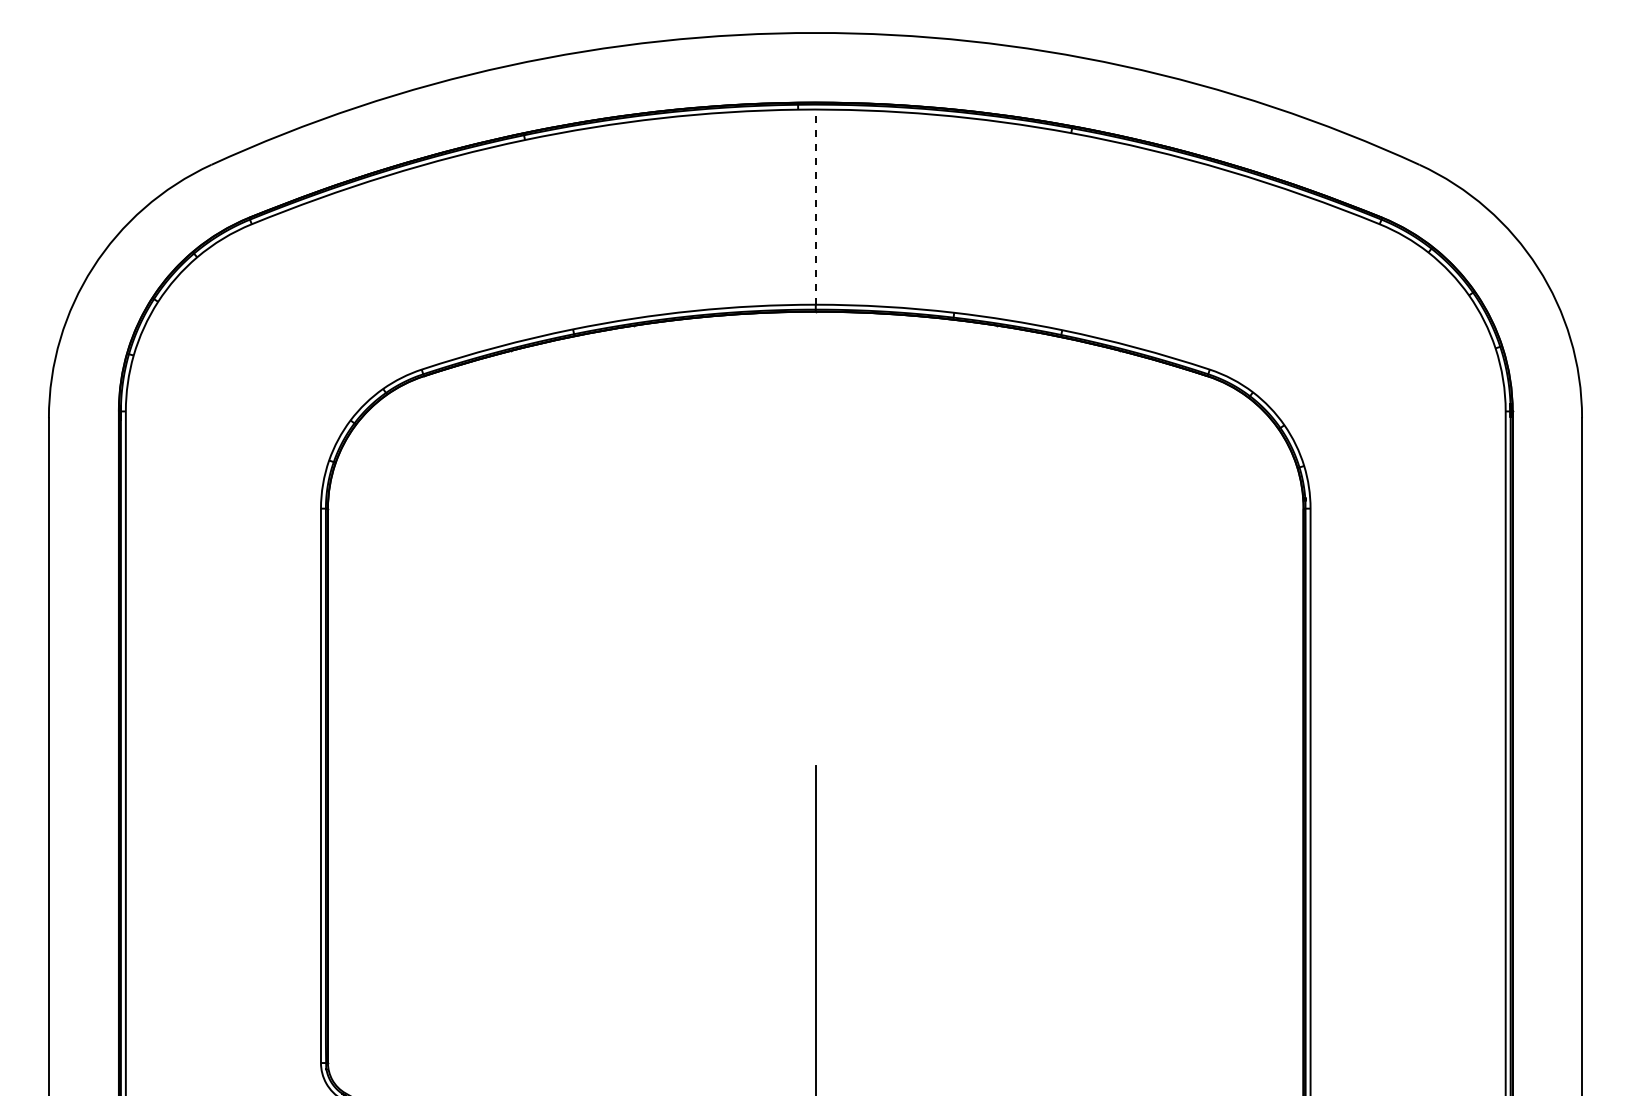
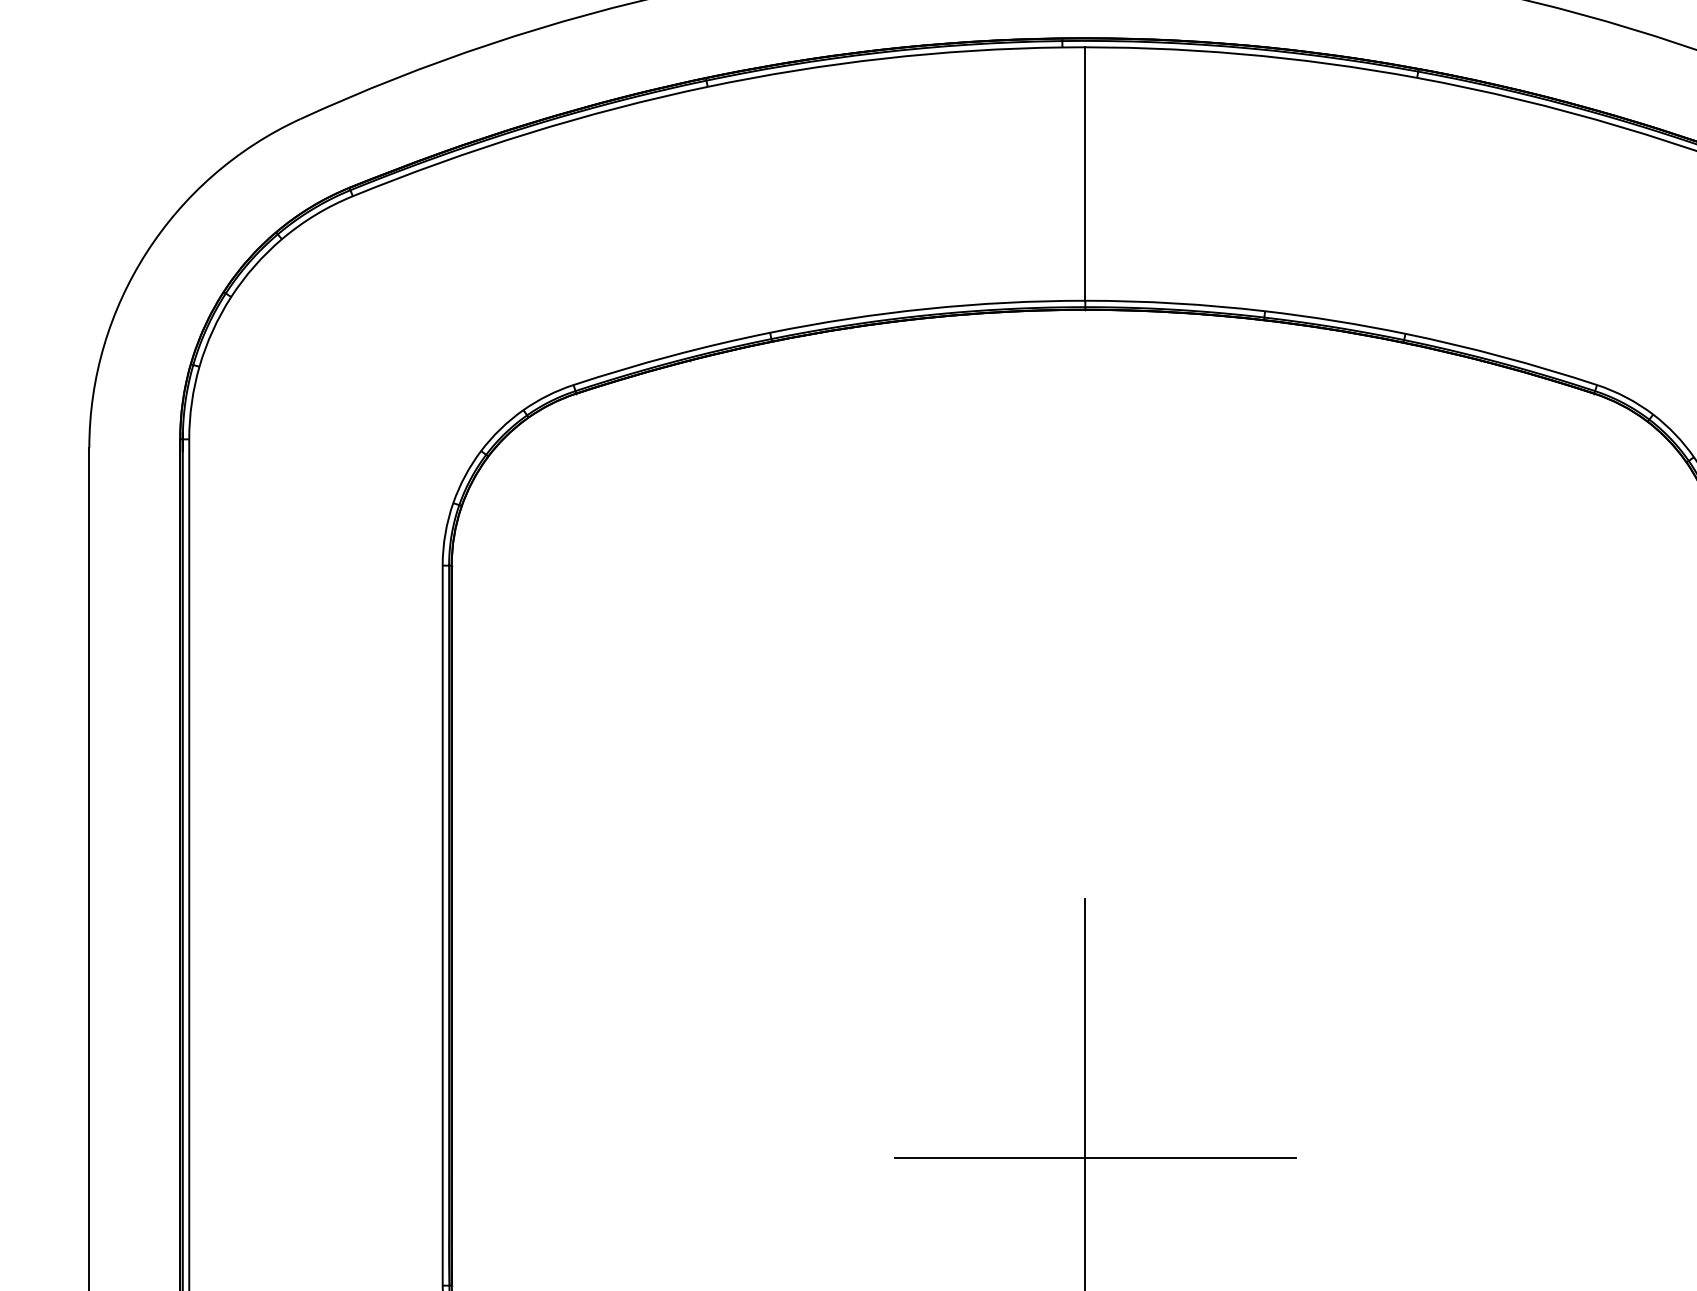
line: (815, 207) -> (1084, 174), dashed -> solid
line: (823, 964) -> (1095, 1157), added

